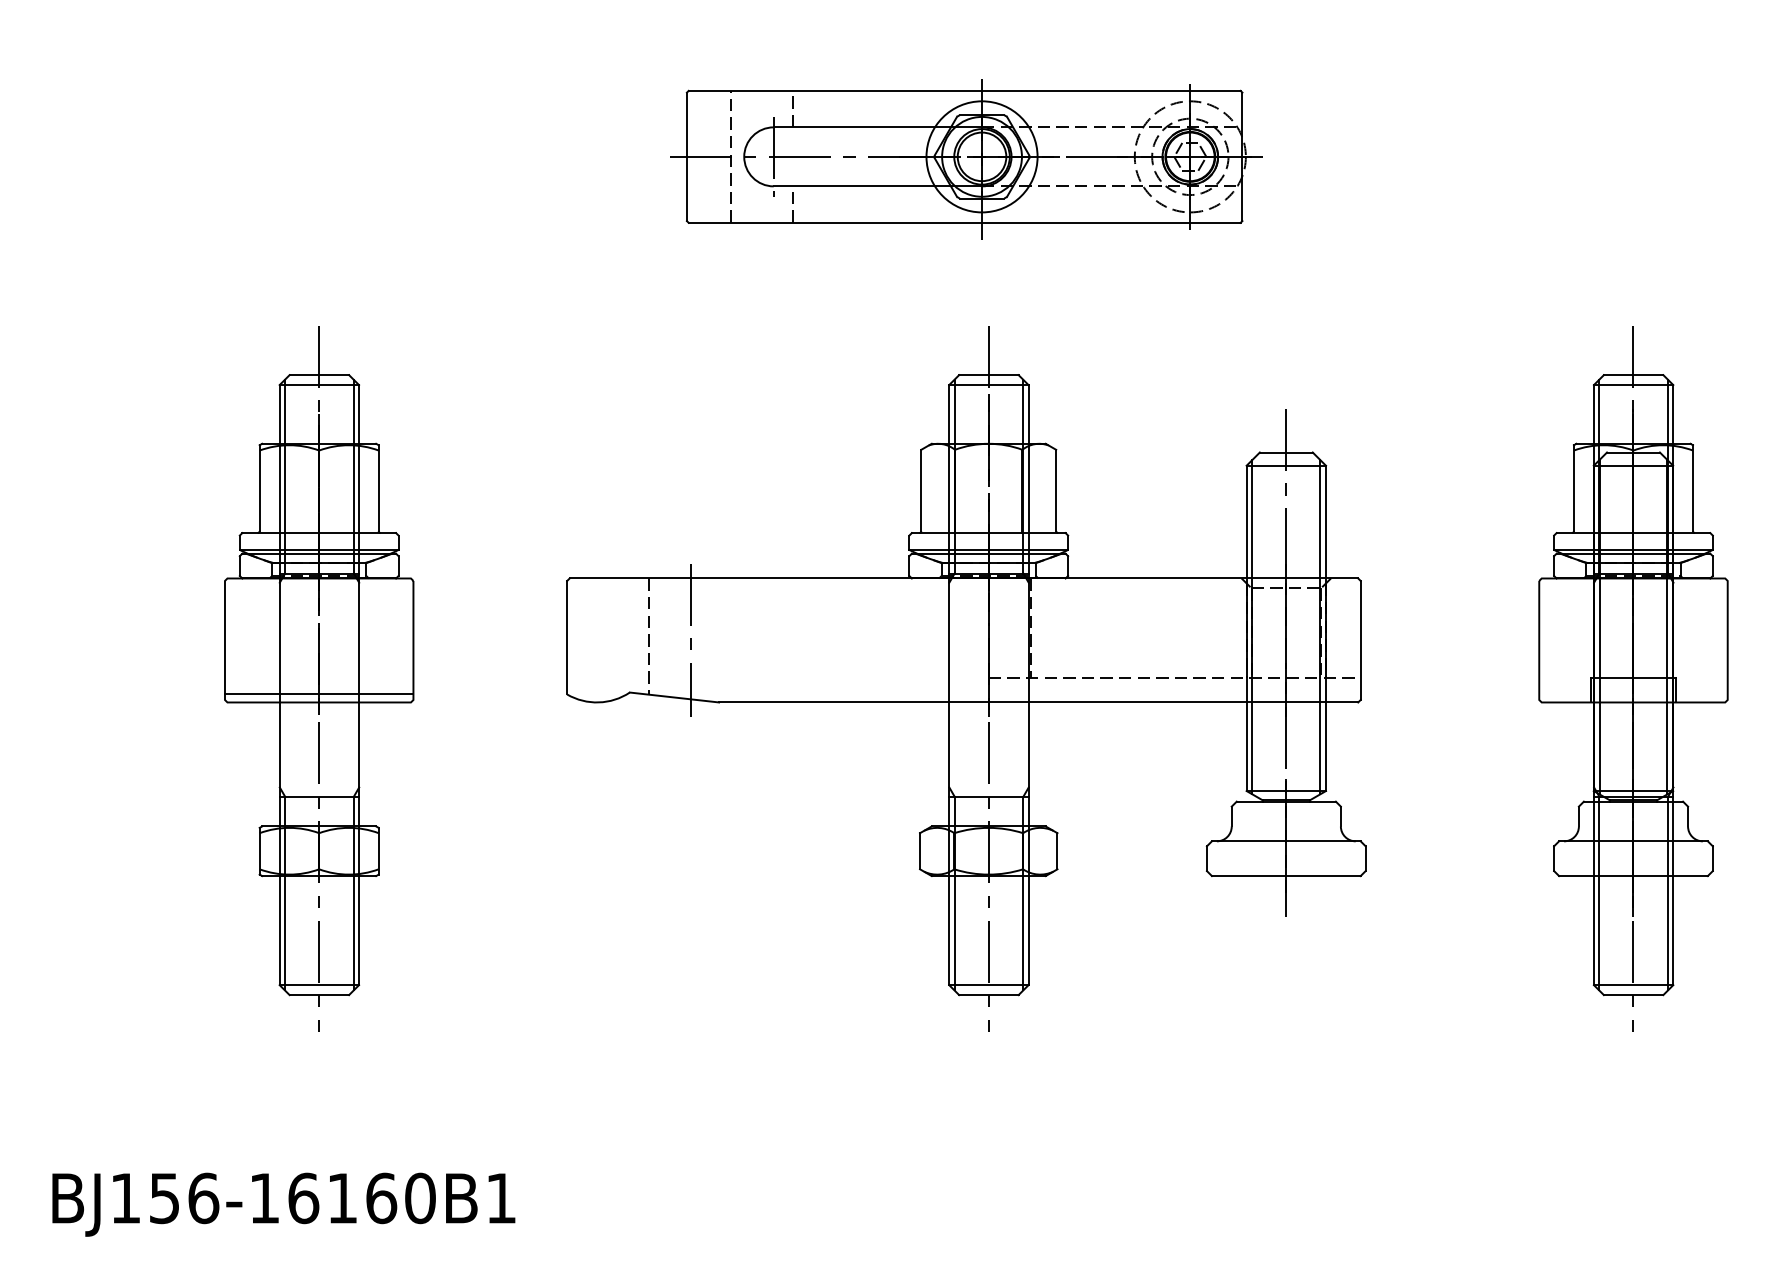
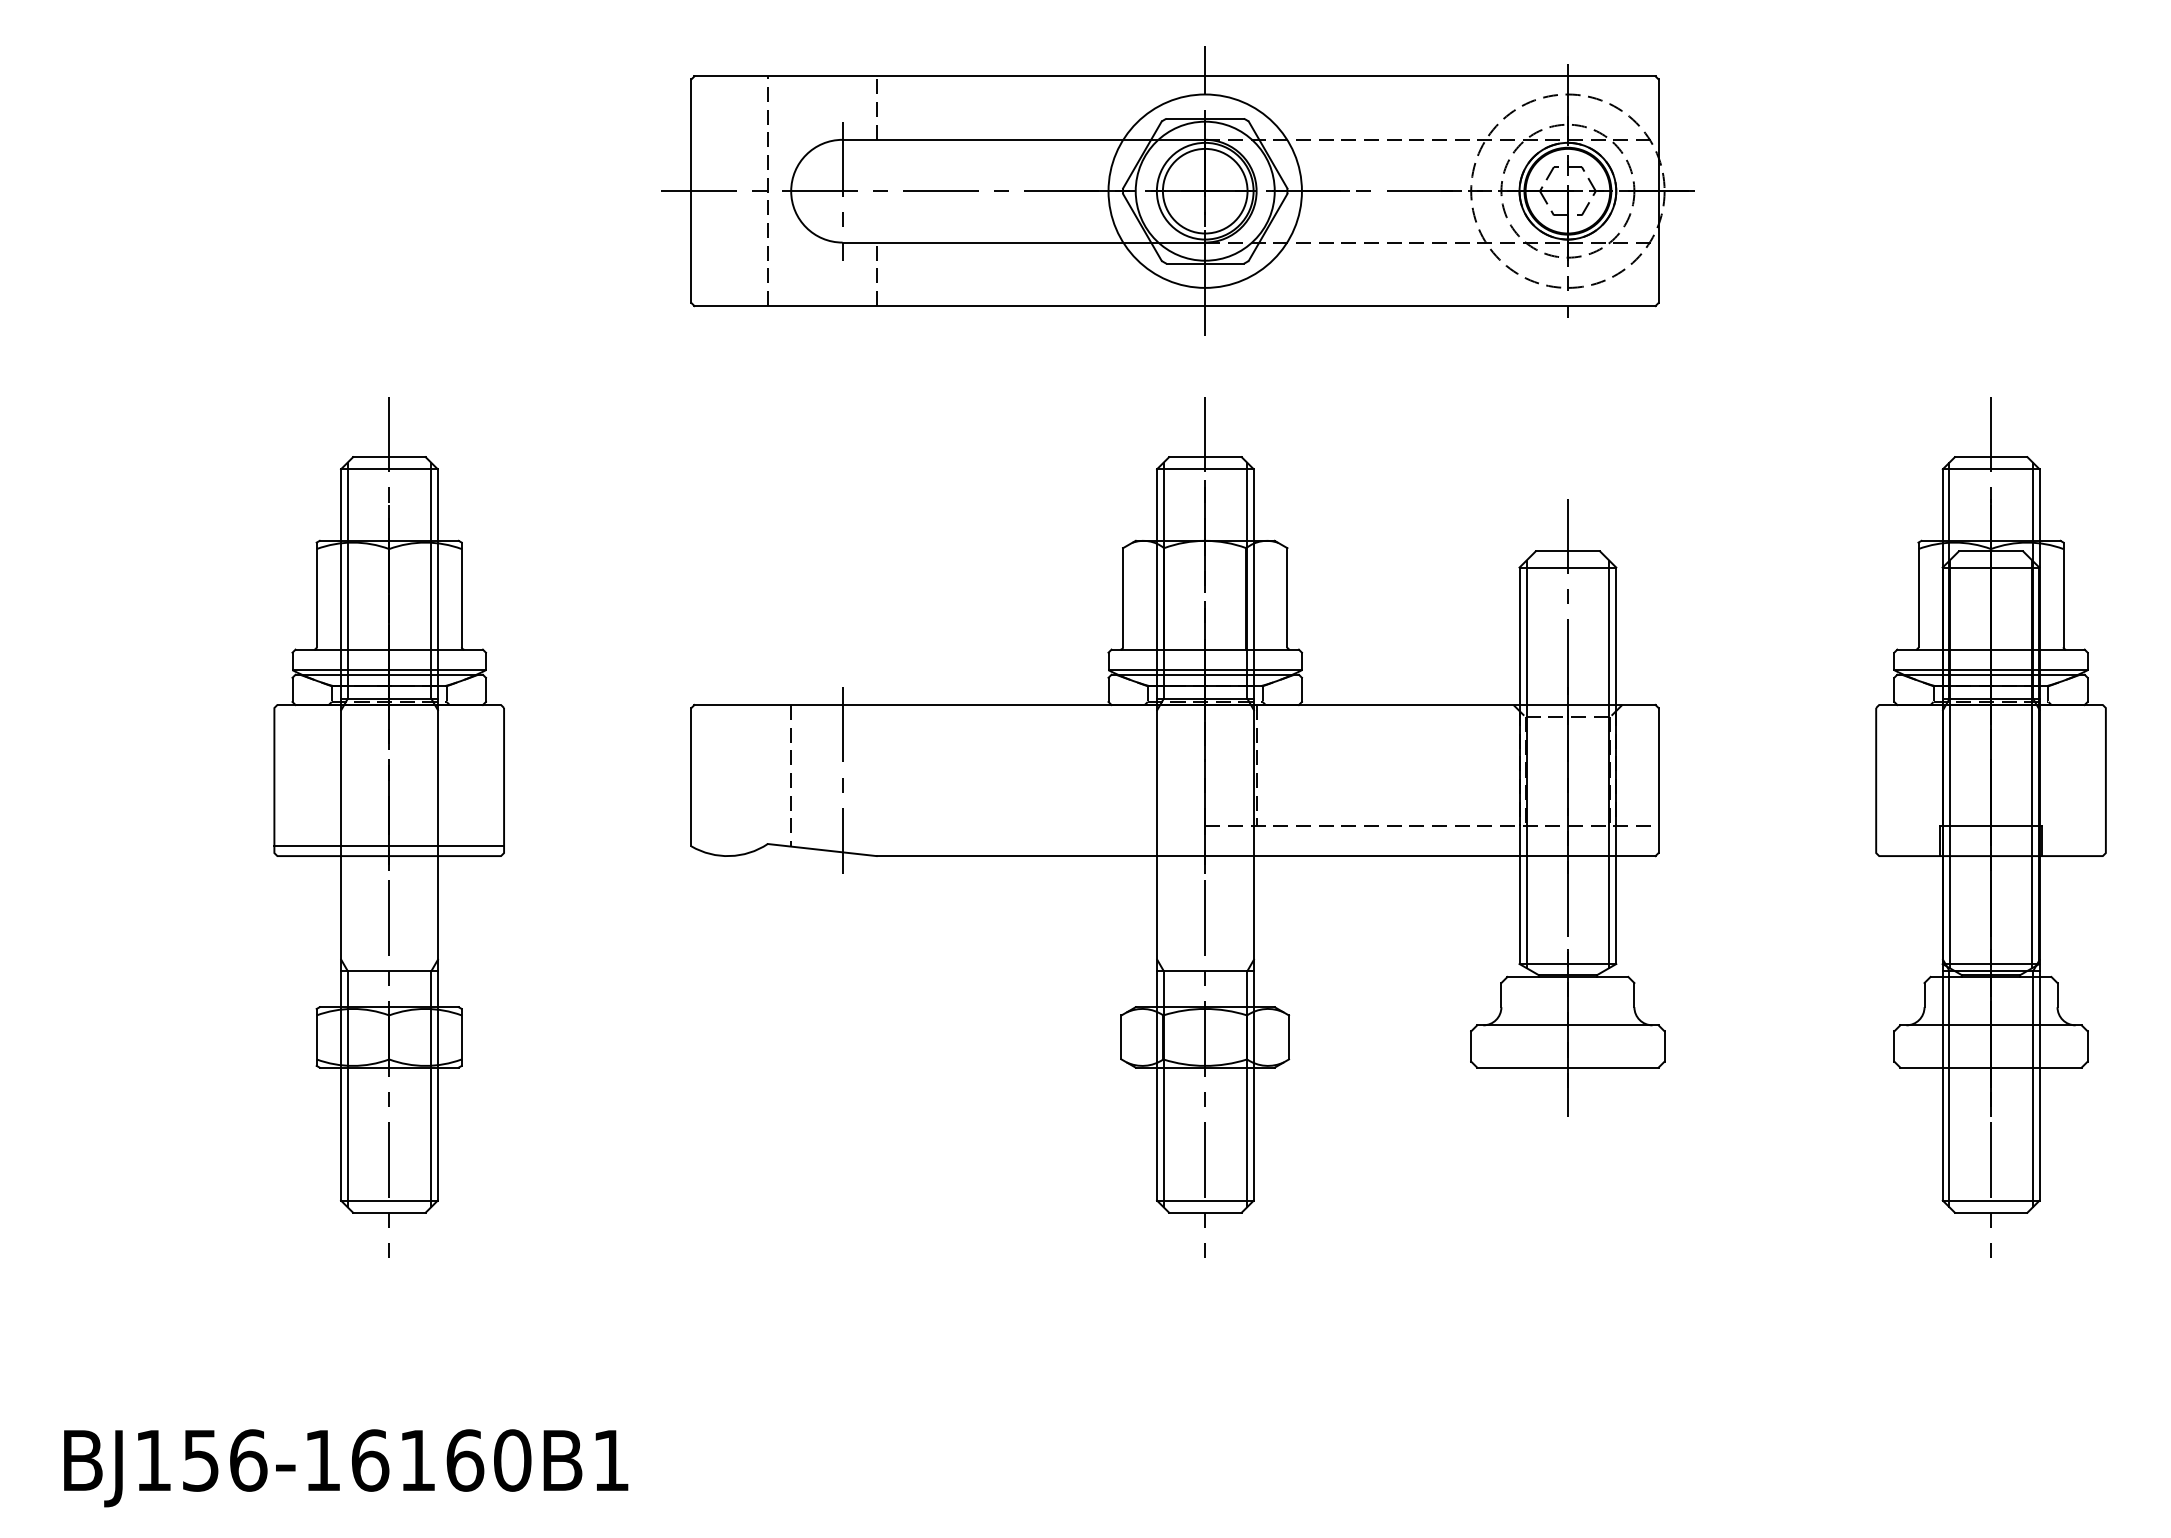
part: (965, 156) -> (1177, 190), size x1.43

